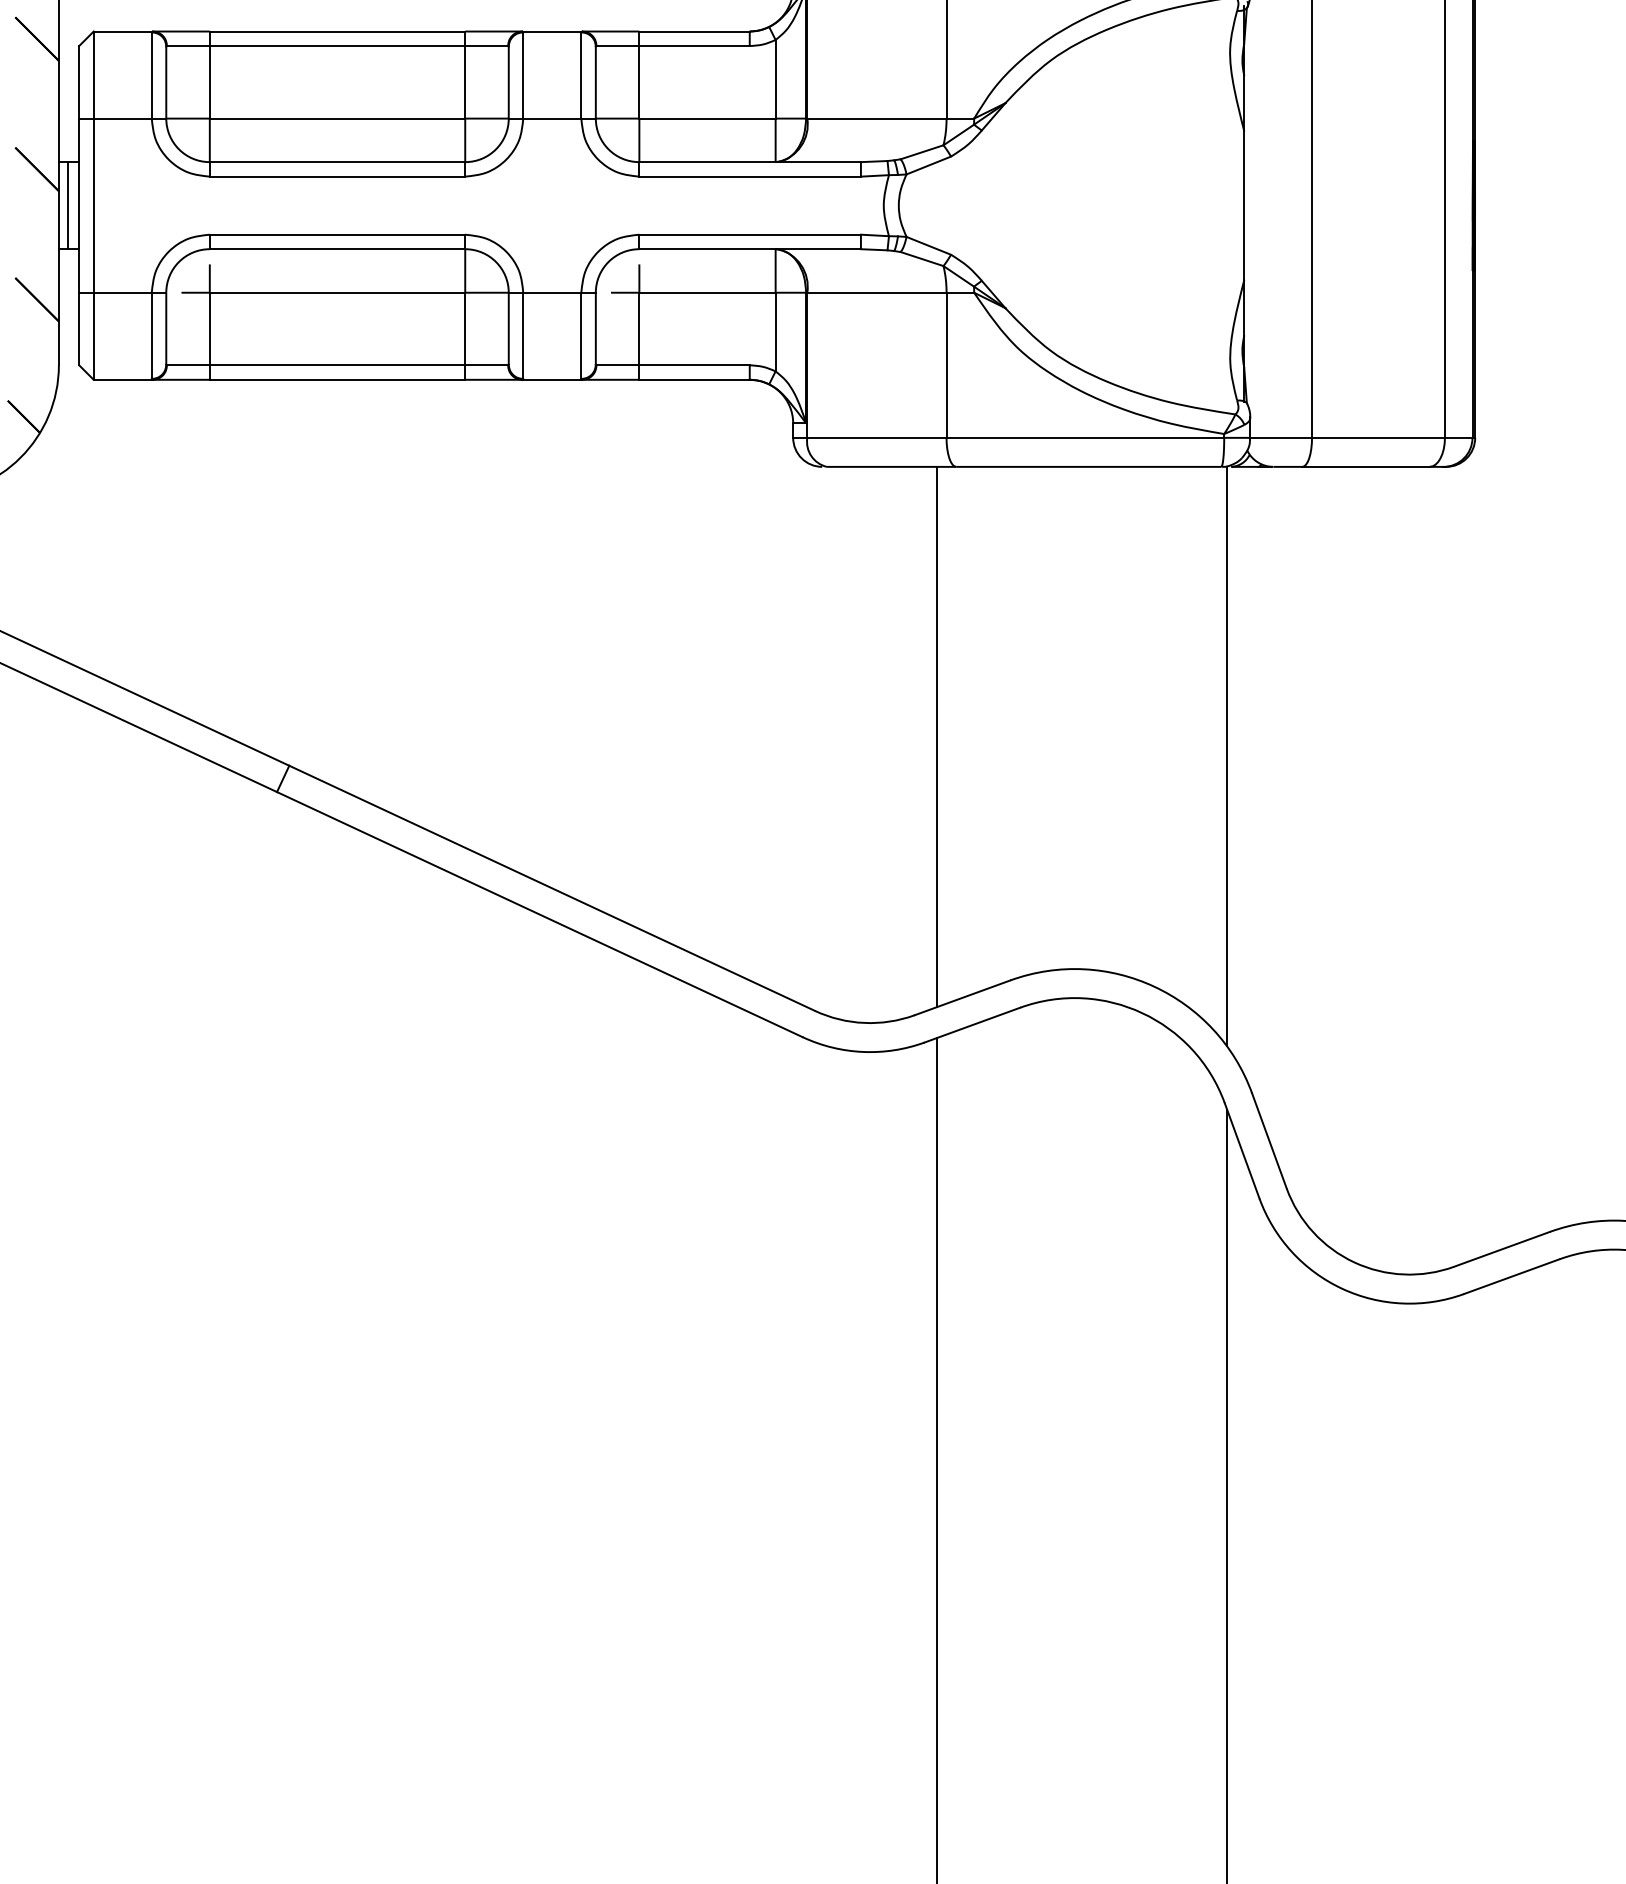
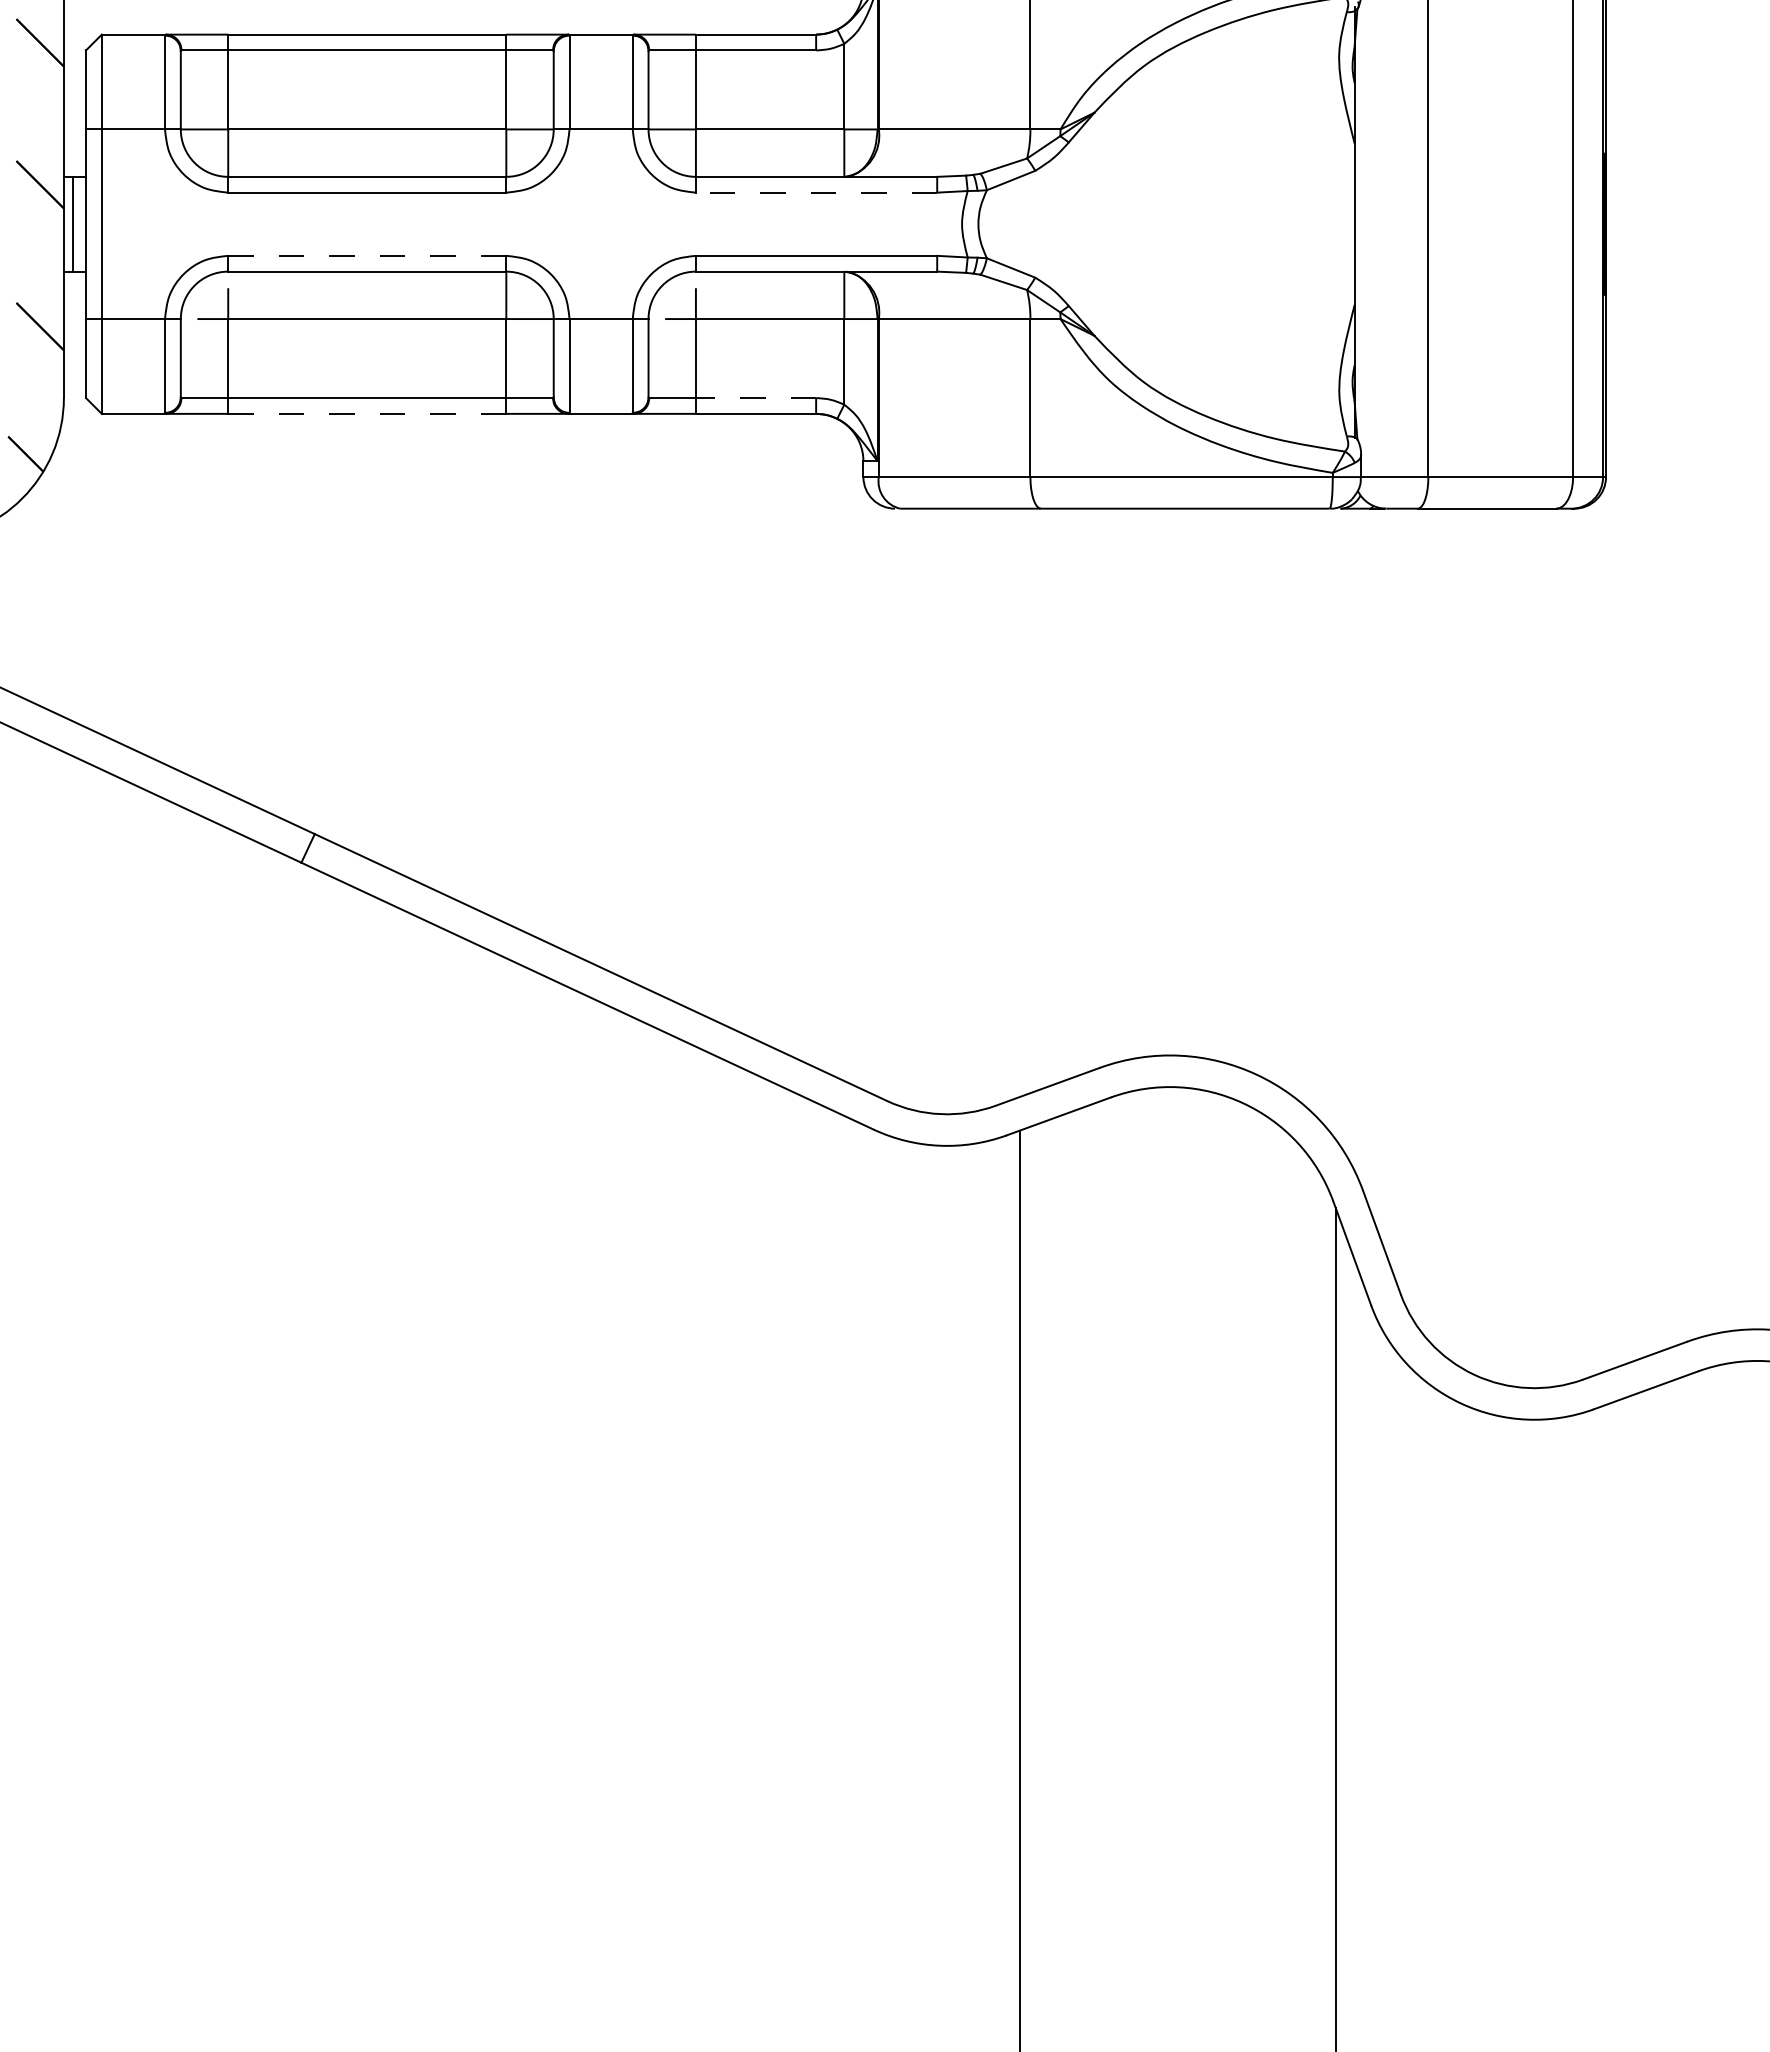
line: (750, 176) -> (816, 192), solid -> dashed
line: (337, 234) -> (367, 255), solid -> dashed
line: (694, 365) -> (755, 398), solid -> dashed
line: (336, 379) -> (366, 413), solid -> dashed
line: (936, 736) -> (1019, 802), removed
line: (1226, 756) -> (1335, 823), removed

